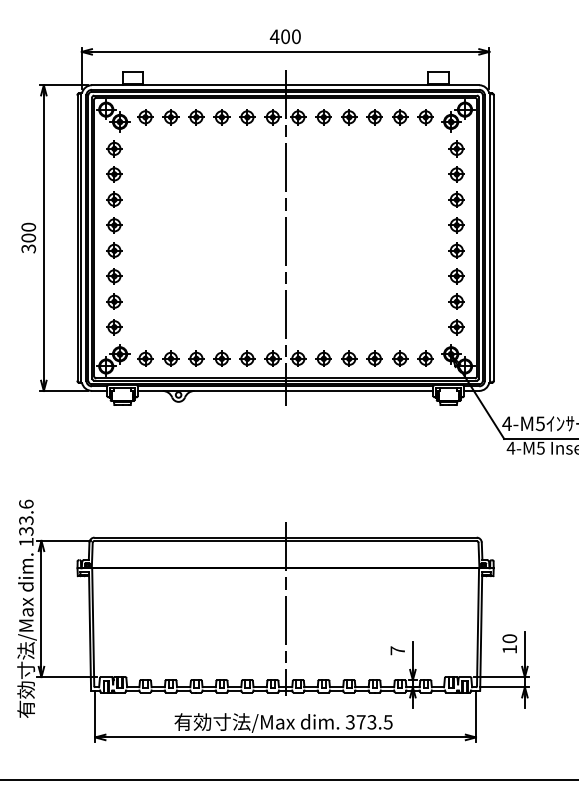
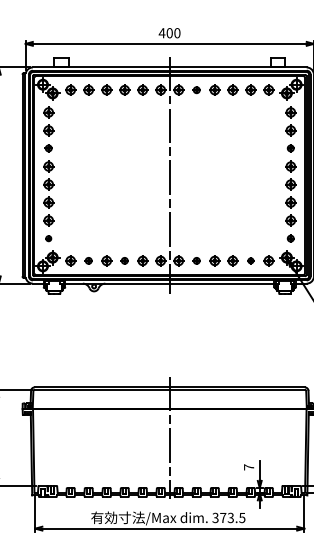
part: (323, 117) -> (196, 90), size x0.7
part: (114, 199) -> (48, 148), size x0.7
part: (456, 199) -> (290, 148), size x0.7
part: (114, 327) -> (48, 238), size x0.6
part: (456, 327) -> (290, 238), size x0.7
part: (170, 358) -> (88, 260), size x0.7
part: (221, 358) -> (124, 260), size x0.7
part: (323, 358) -> (196, 260), size x0.7
part: (400, 358) -> (251, 260), size x0.6

